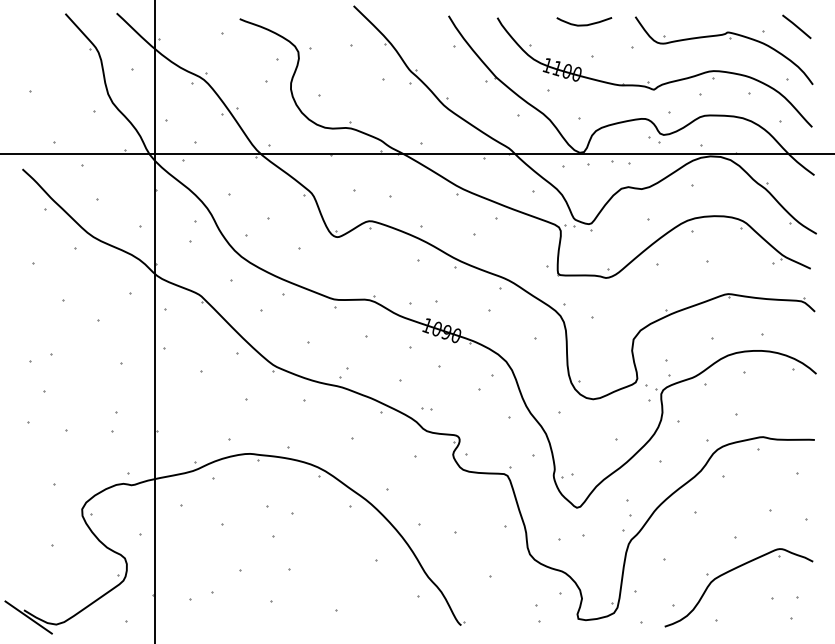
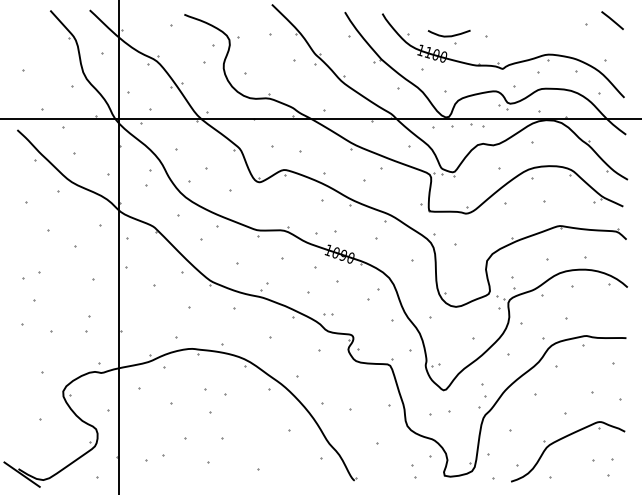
curve: (584, 24) -> (449, 35), moved
part: (730, 39) -> (561, 30), removed

